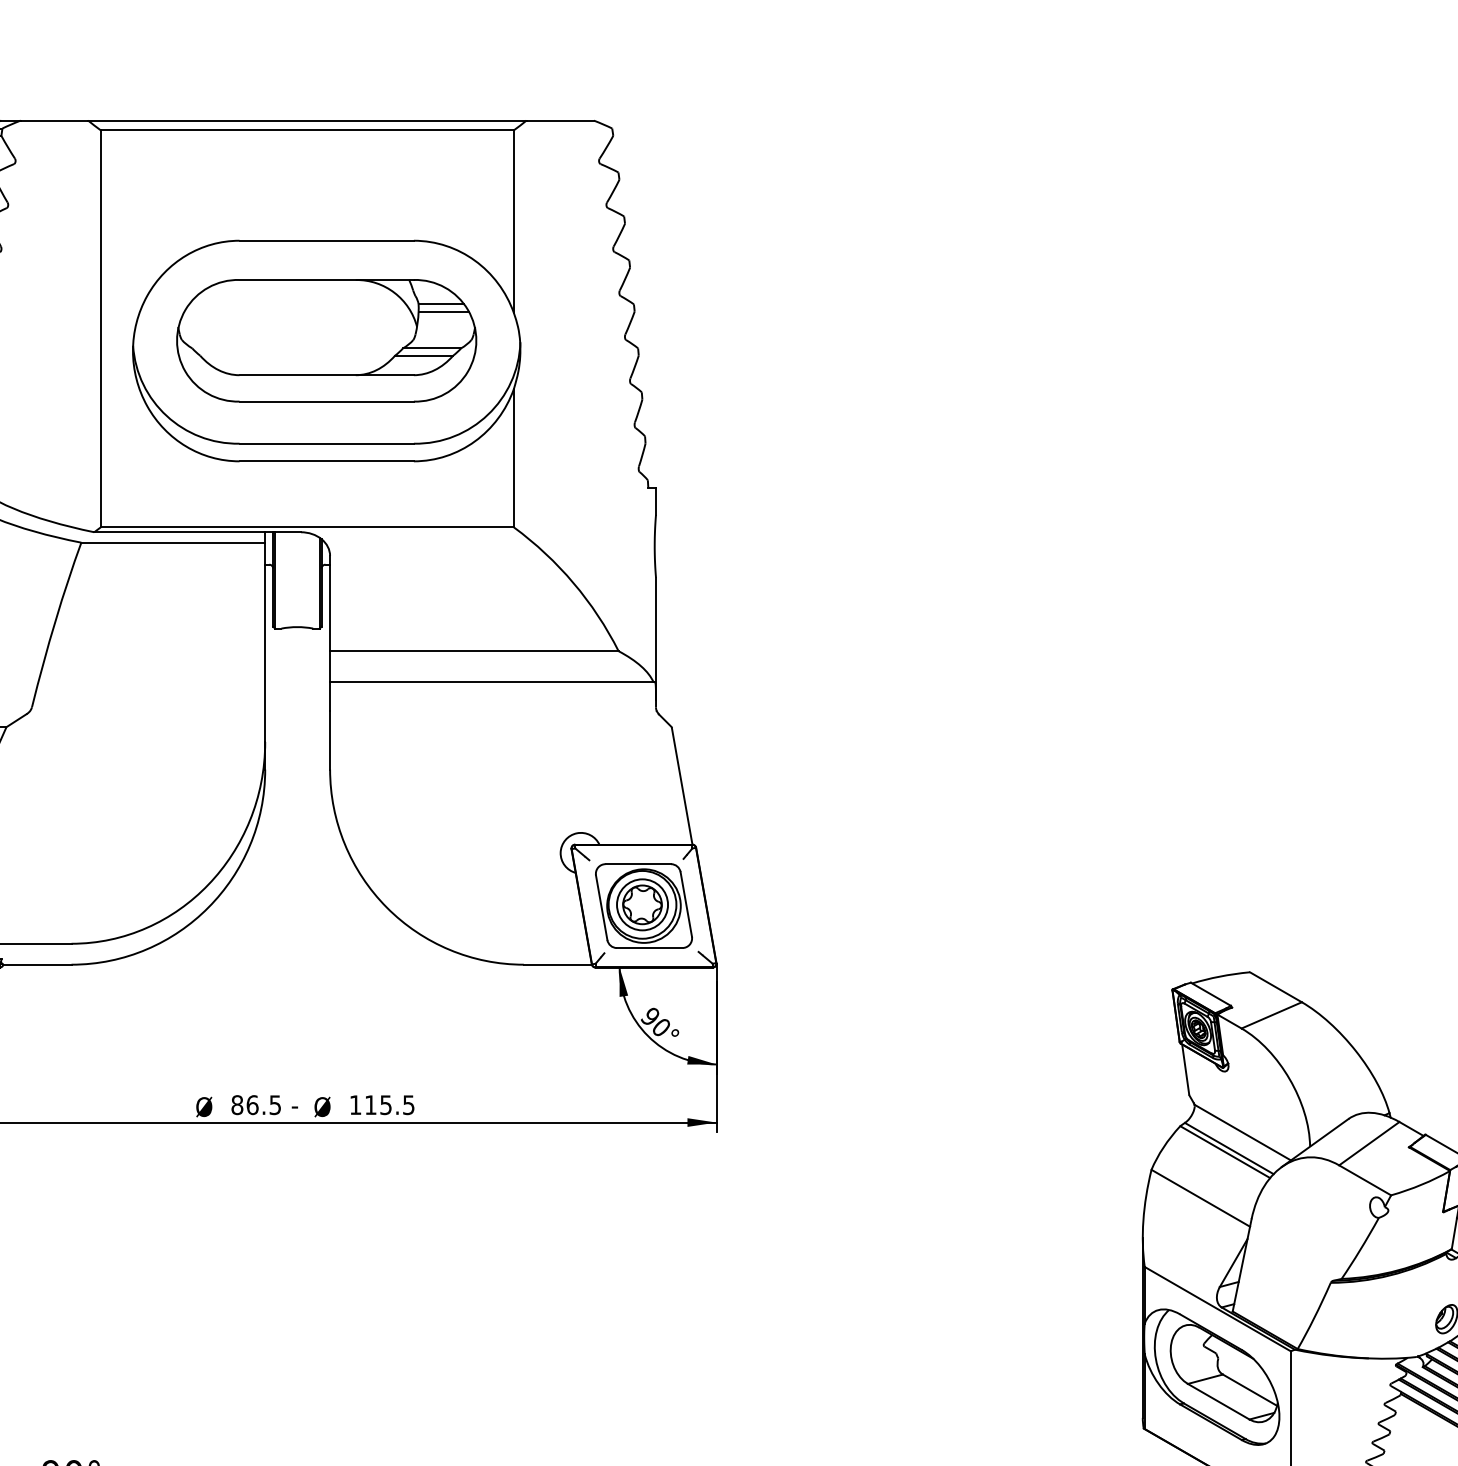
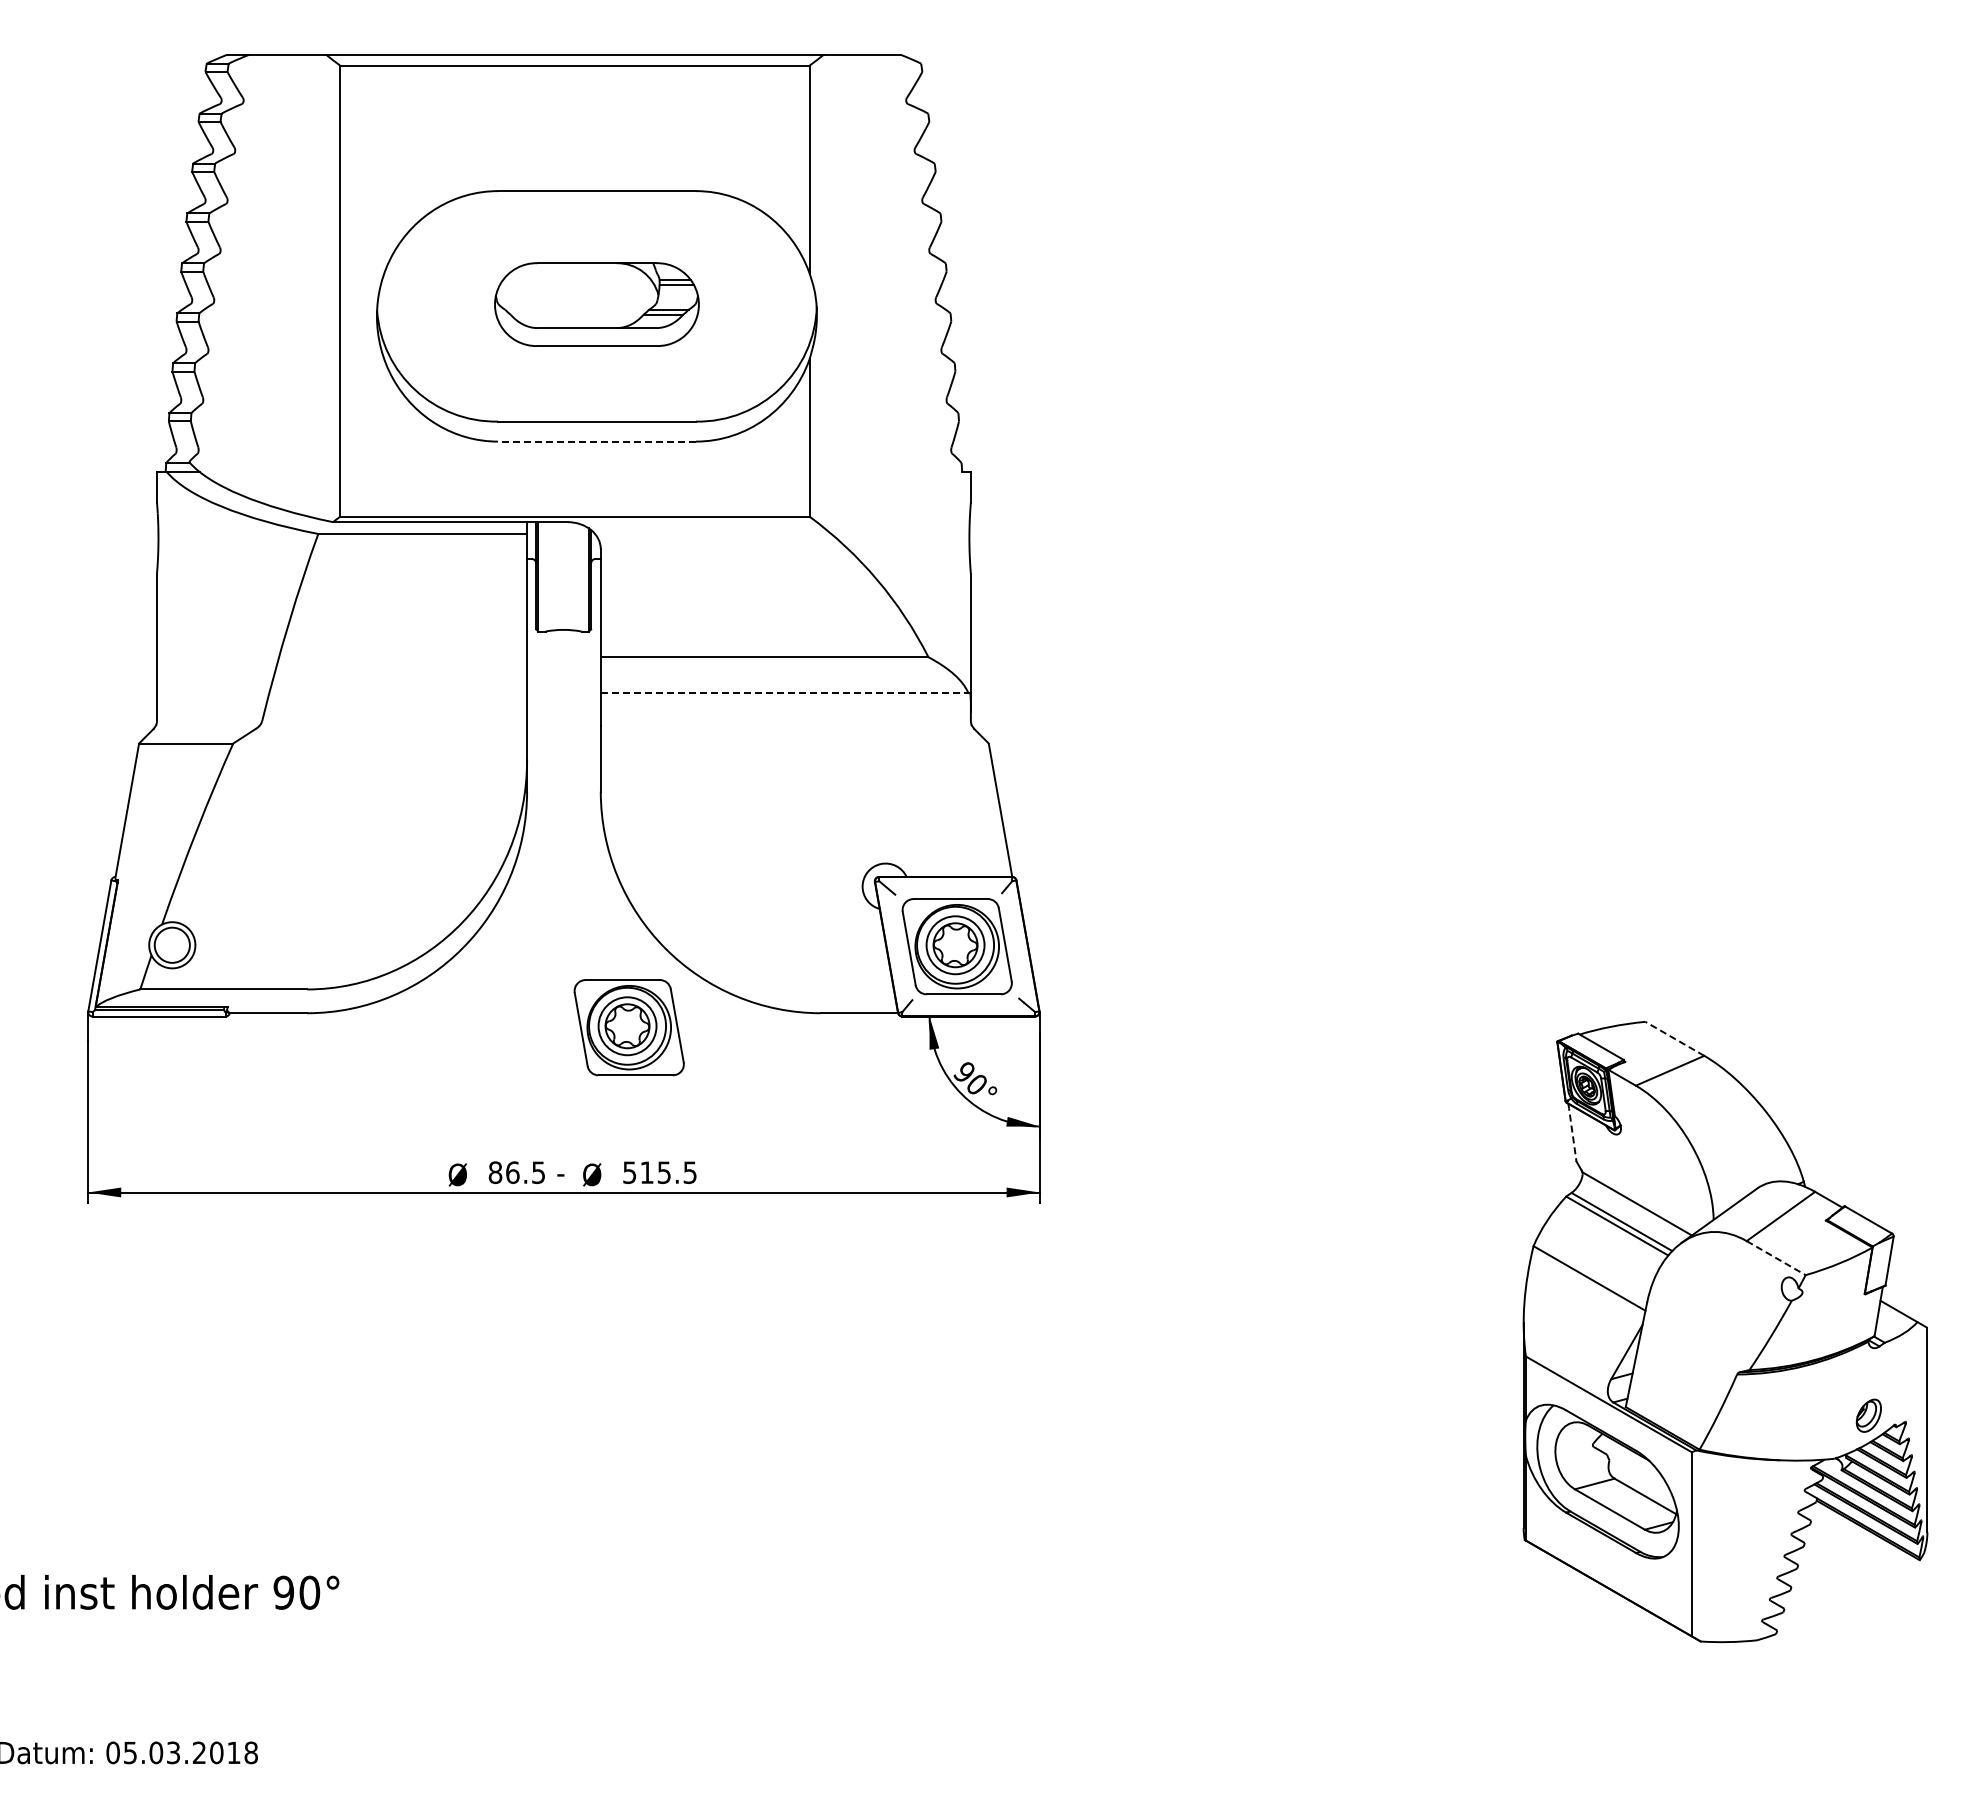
part: (326, 340) -> (596, 304), size x0.6
line: (326, 461) -> (596, 441), solid -> dashed
line: (491, 682) -> (784, 692), solid -> dashed
part: (354, 977) -> (628, 1027), added
line: (1275, 986) -> (1674, 1038), solid -> dashed
line: (1185, 1069) -> (1572, 1132), solid -> dashed
text: (355, 1104) -> (629, 1172), 115.5 -> 515.5
line: (1365, 1180) -> (1776, 1258), solid -> dashed

